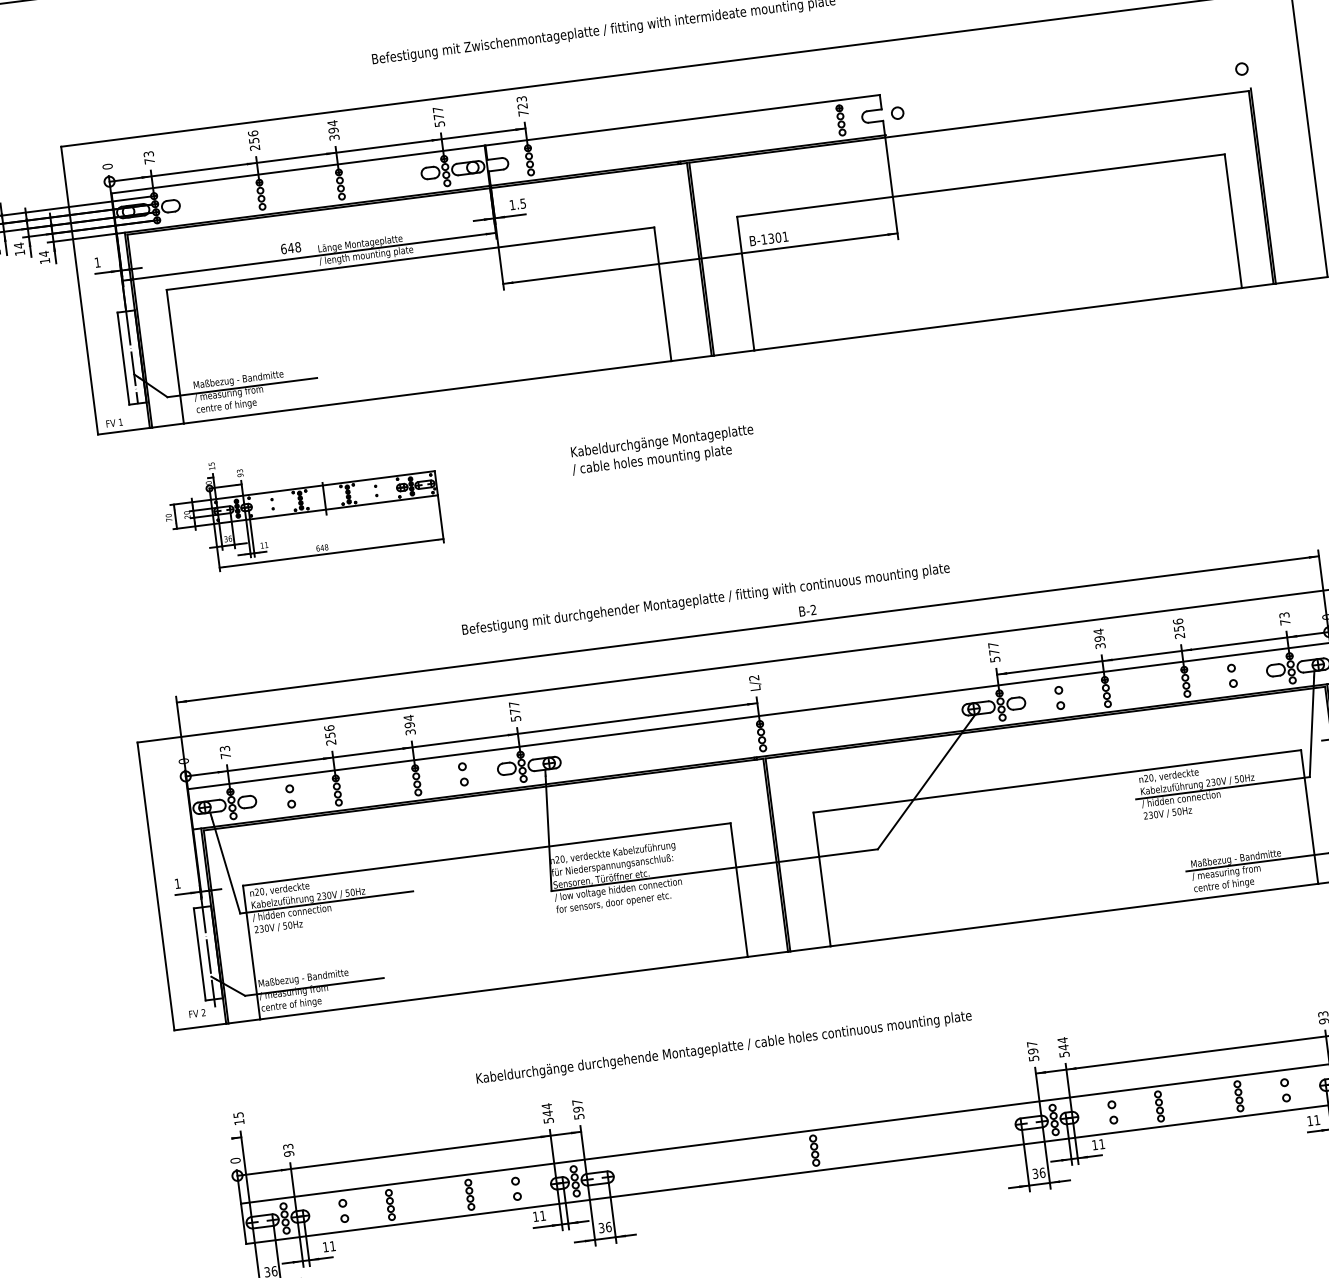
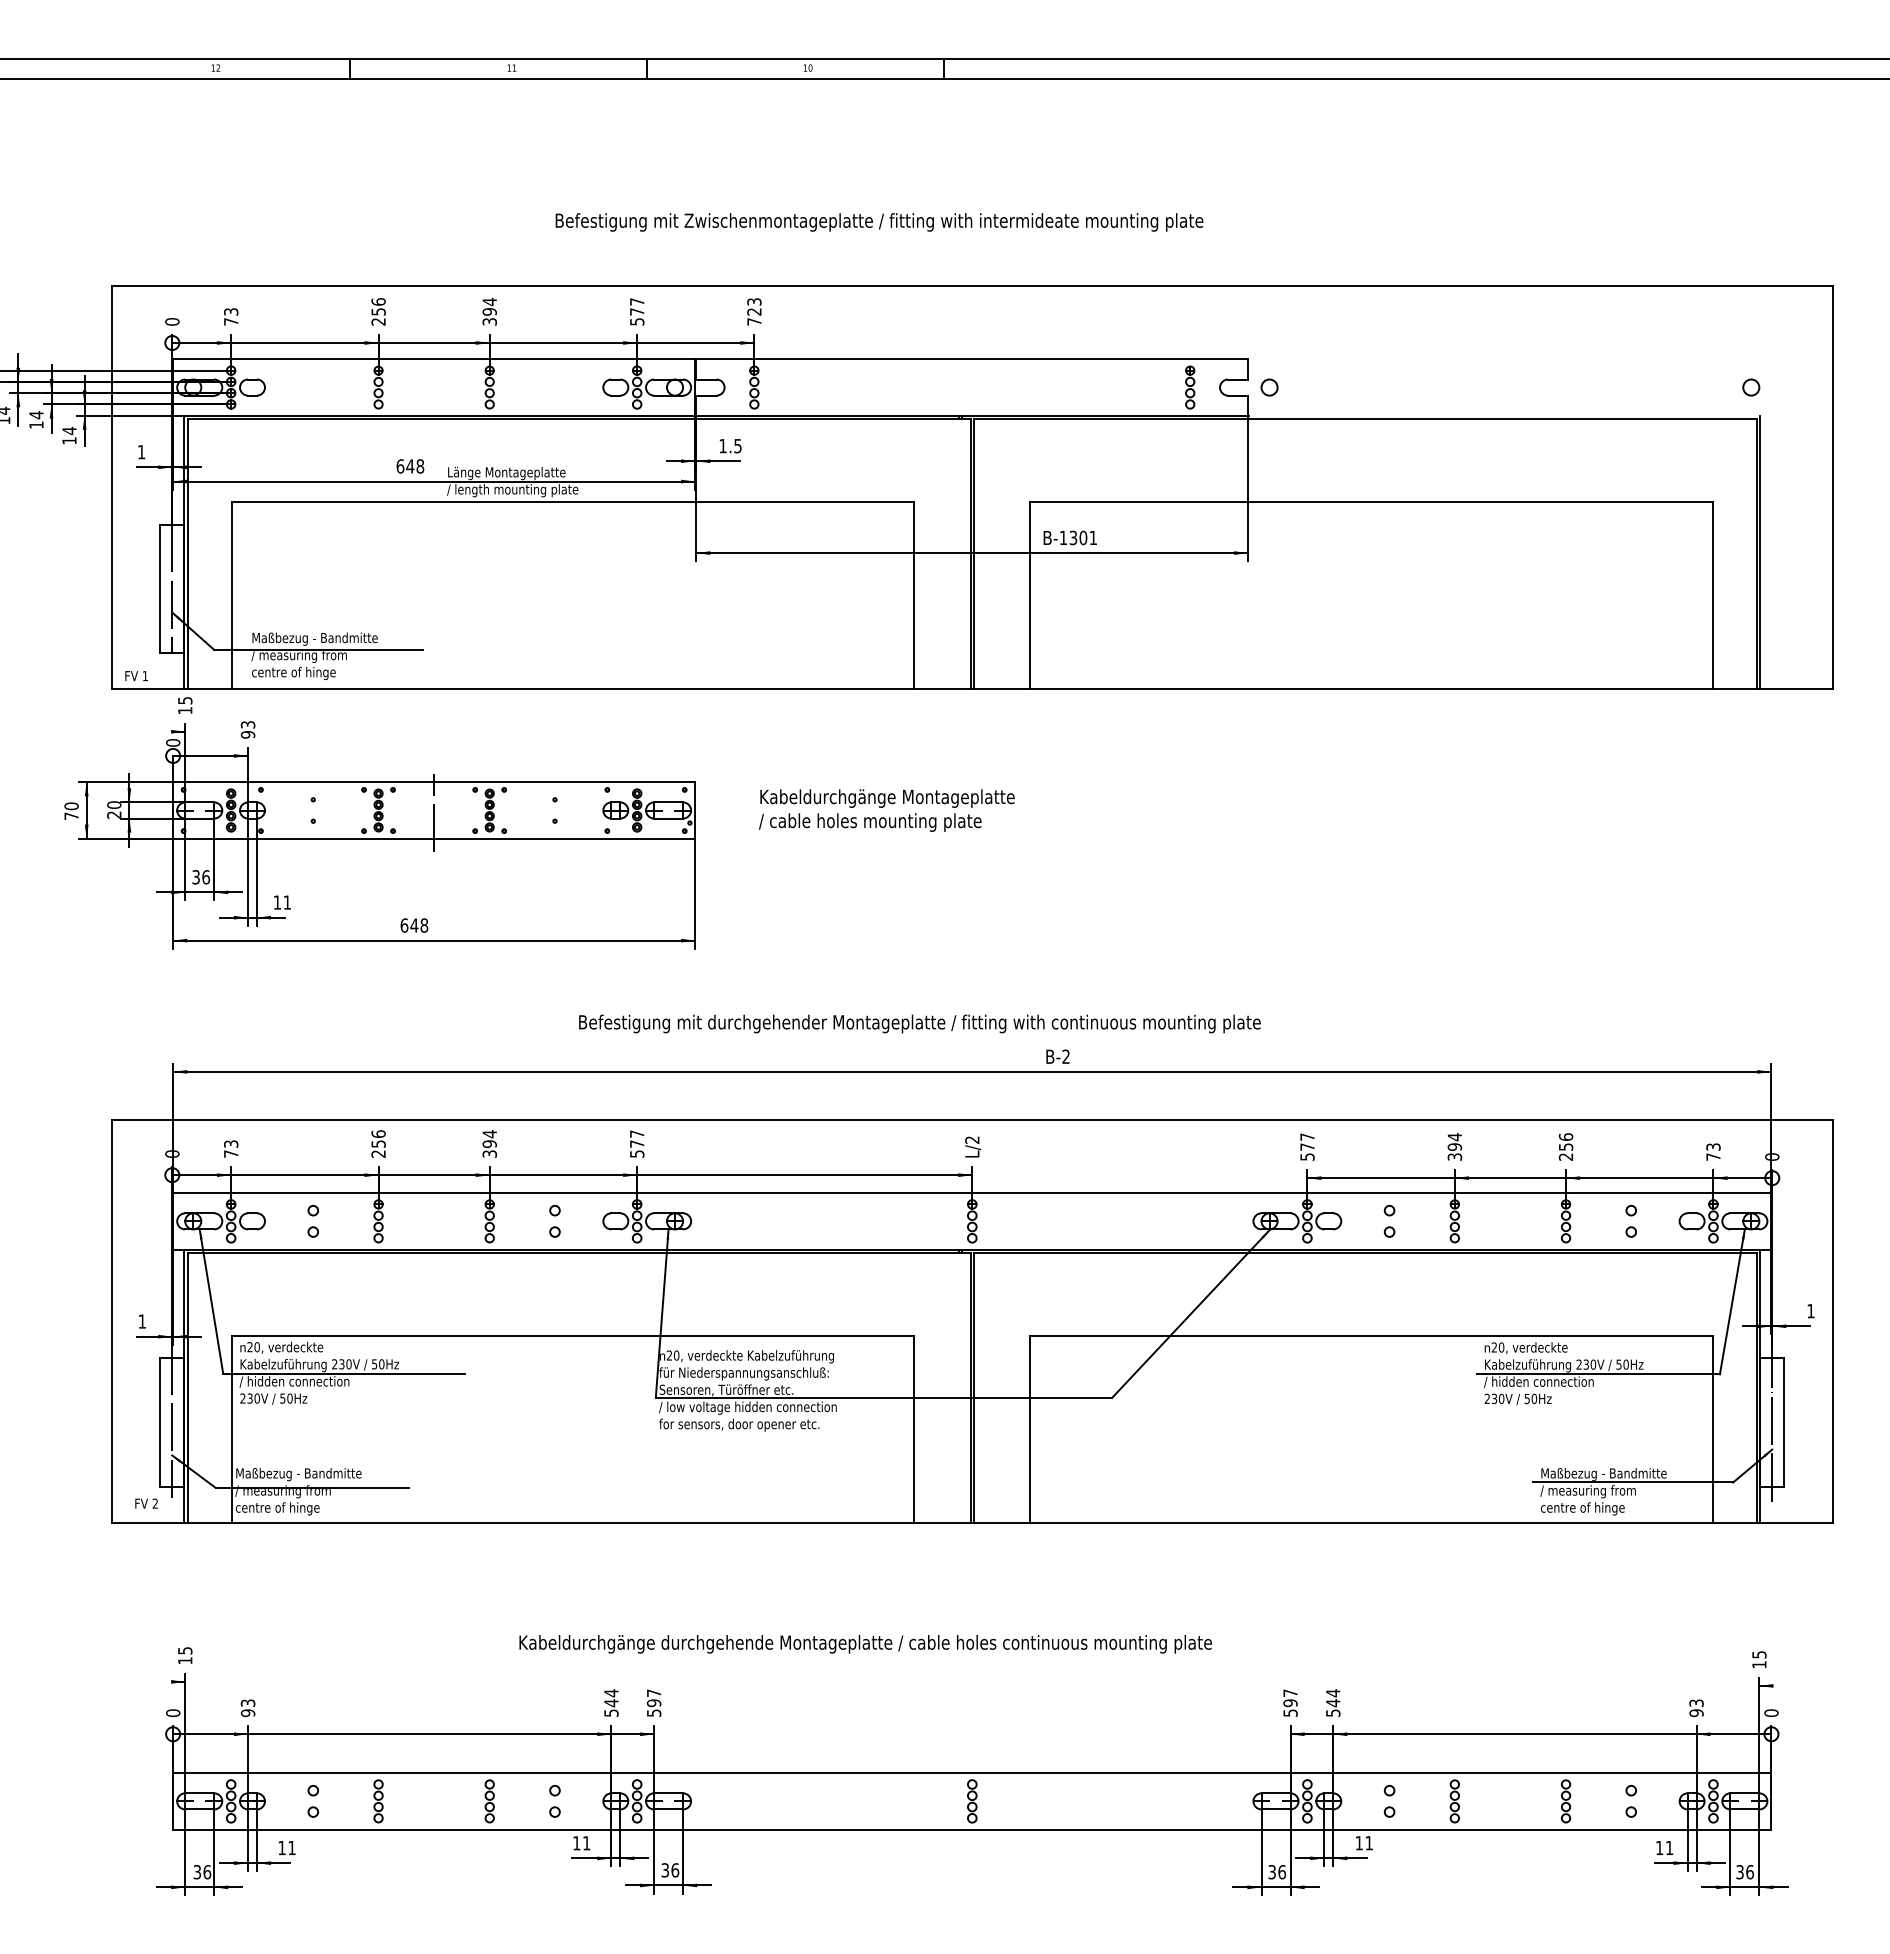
part: (301, 506) -> (379, 823), size x1.67

